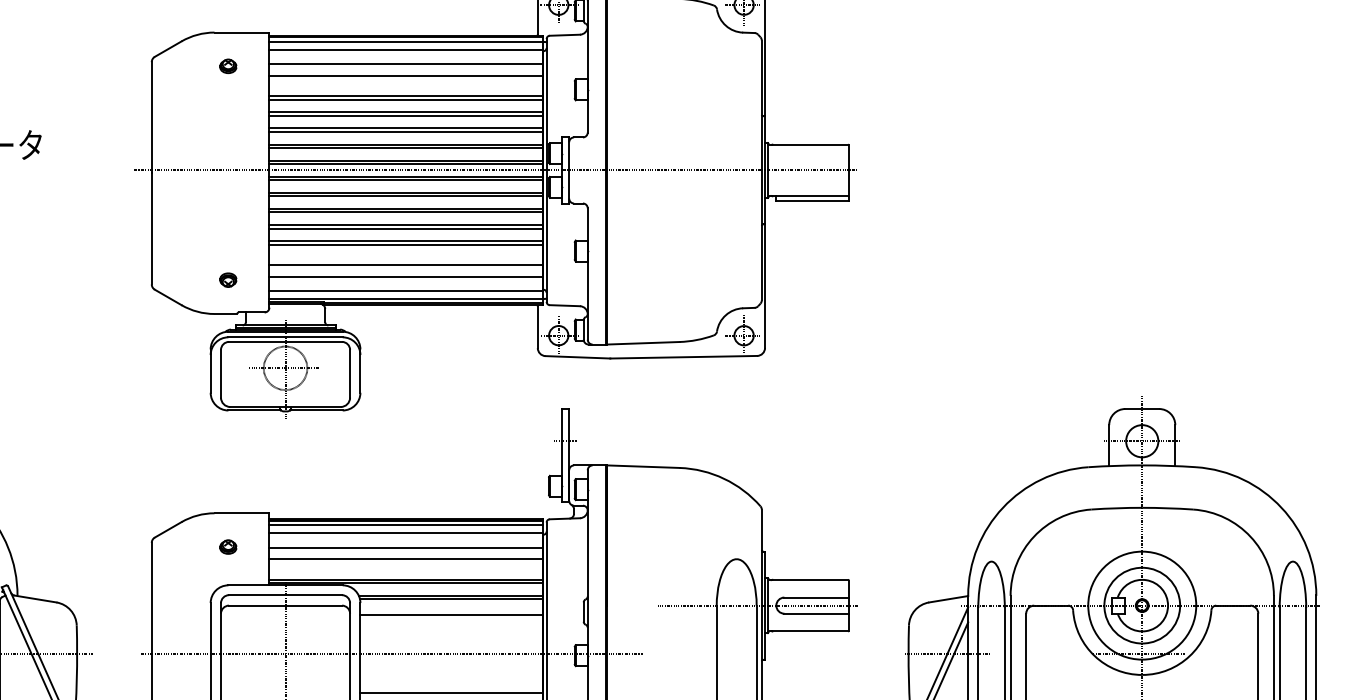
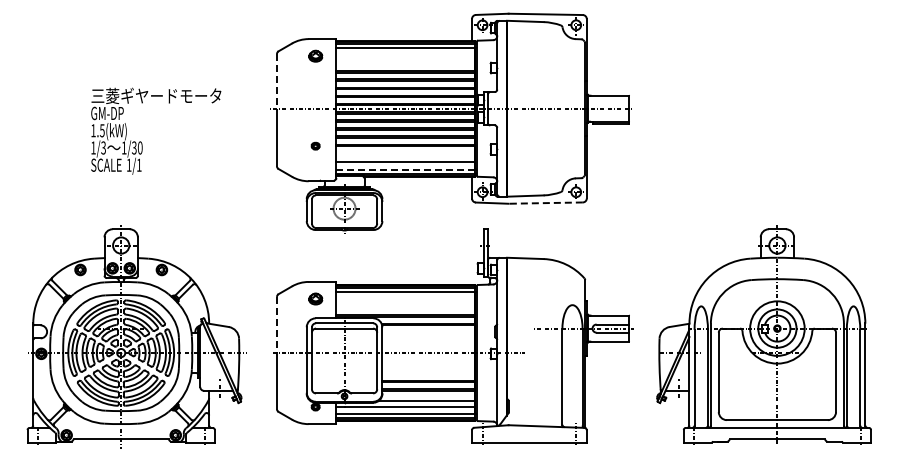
part: (227, 65) -> (315, 55), size x1.6
line: (406, 65) -> (405, 55), removed
line: (406, 74) -> (405, 60), removed
line: (150, 118) -> (276, 82), solid -> dashed
line: (406, 264) -> (405, 156), removed
part: (227, 278) -> (315, 145), moved
line: (406, 290) -> (405, 169), solid -> dashed
line: (683, 357) -> (545, 203), solid -> dashed
part: (227, 546) -> (315, 298), size x1.6
line: (406, 548) -> (405, 299), removed
line: (406, 559) -> (405, 305), removed
line: (150, 599) -> (276, 325), solid -> dashed
line: (451, 615) -> (428, 333), removed
line: (451, 692) -> (428, 372), removed

